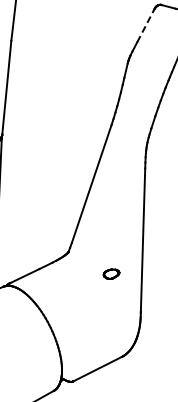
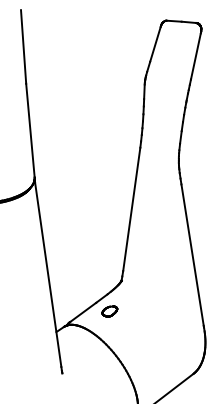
line: (145, 25) -> (155, 43), dashed -> solid
part: (111, 274) -> (109, 311), moved

